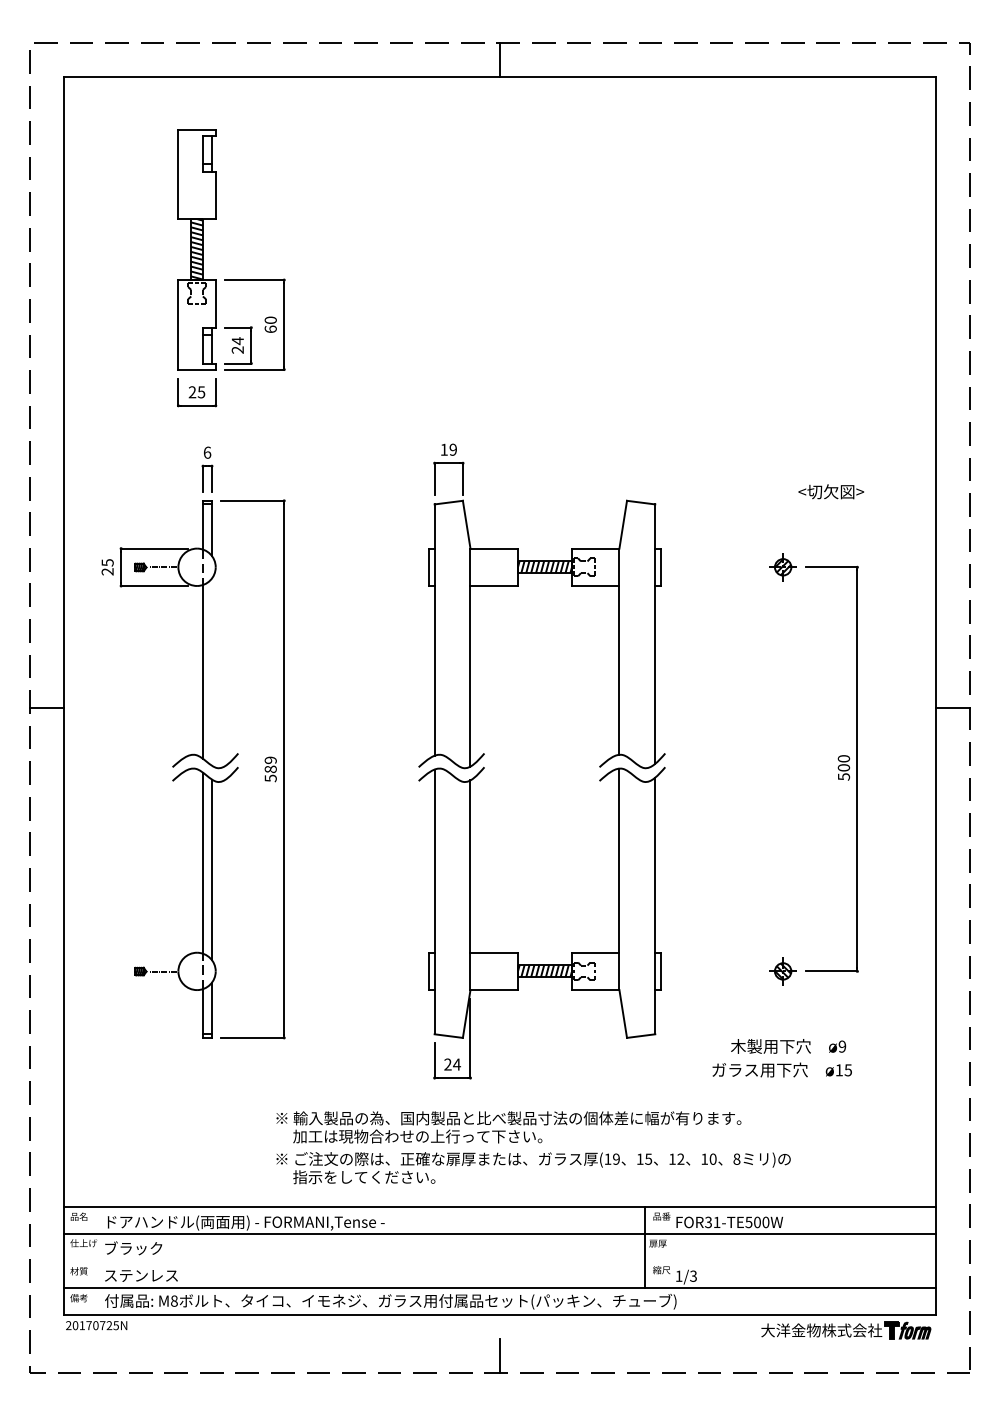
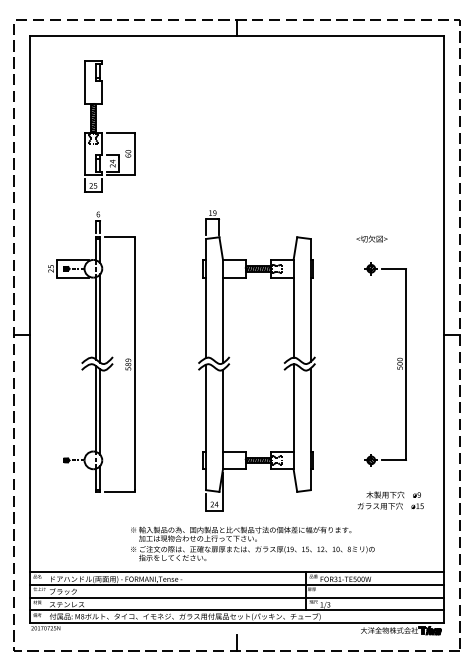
text: (830, 490) -> (371, 238), moved
line: (212, 672) -> (100, 318), added
text: (781, 1058) -> (390, 500), moved
line: (498, 1260) -> (236, 597), added

